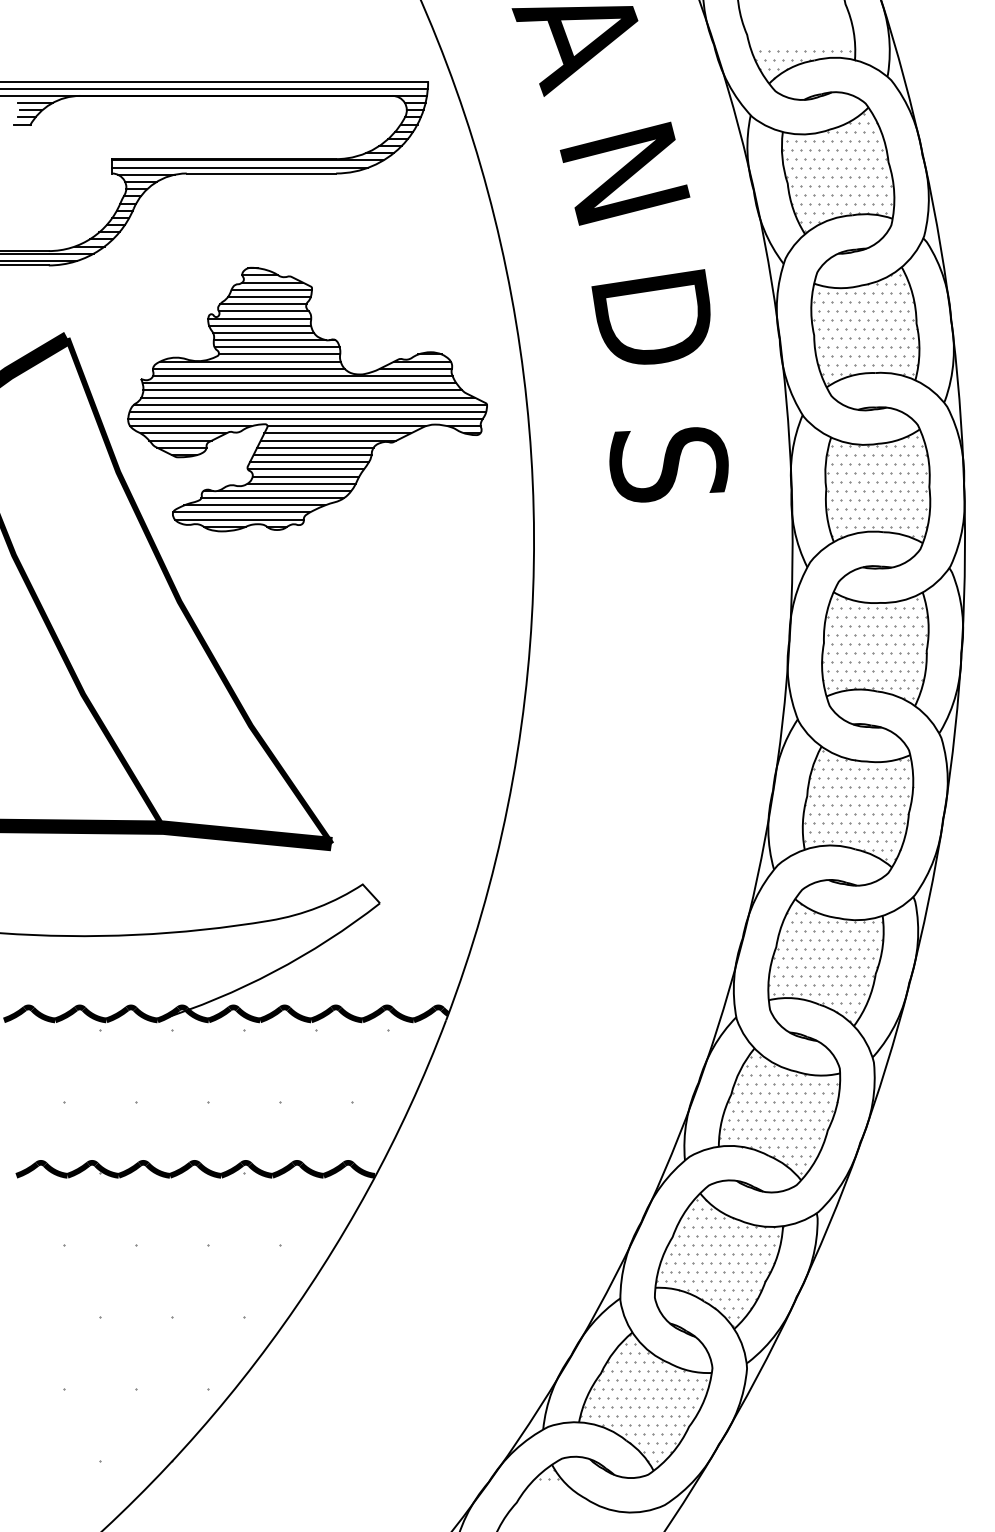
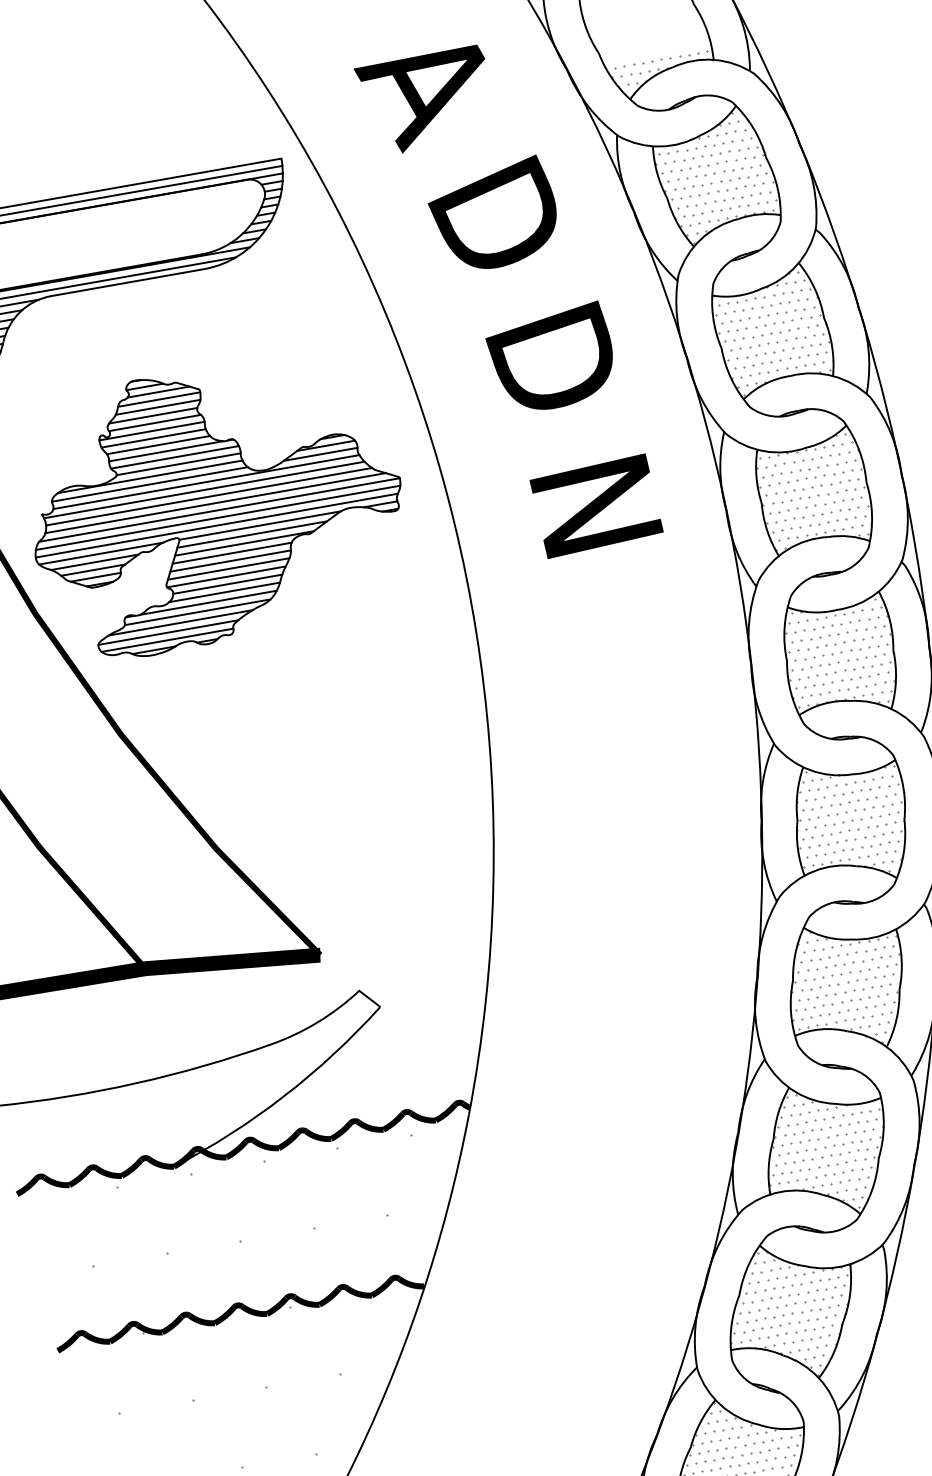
text: (624, 172) -> (498, 216), N -> D
text: (668, 464) -> (595, 506), S -> N

